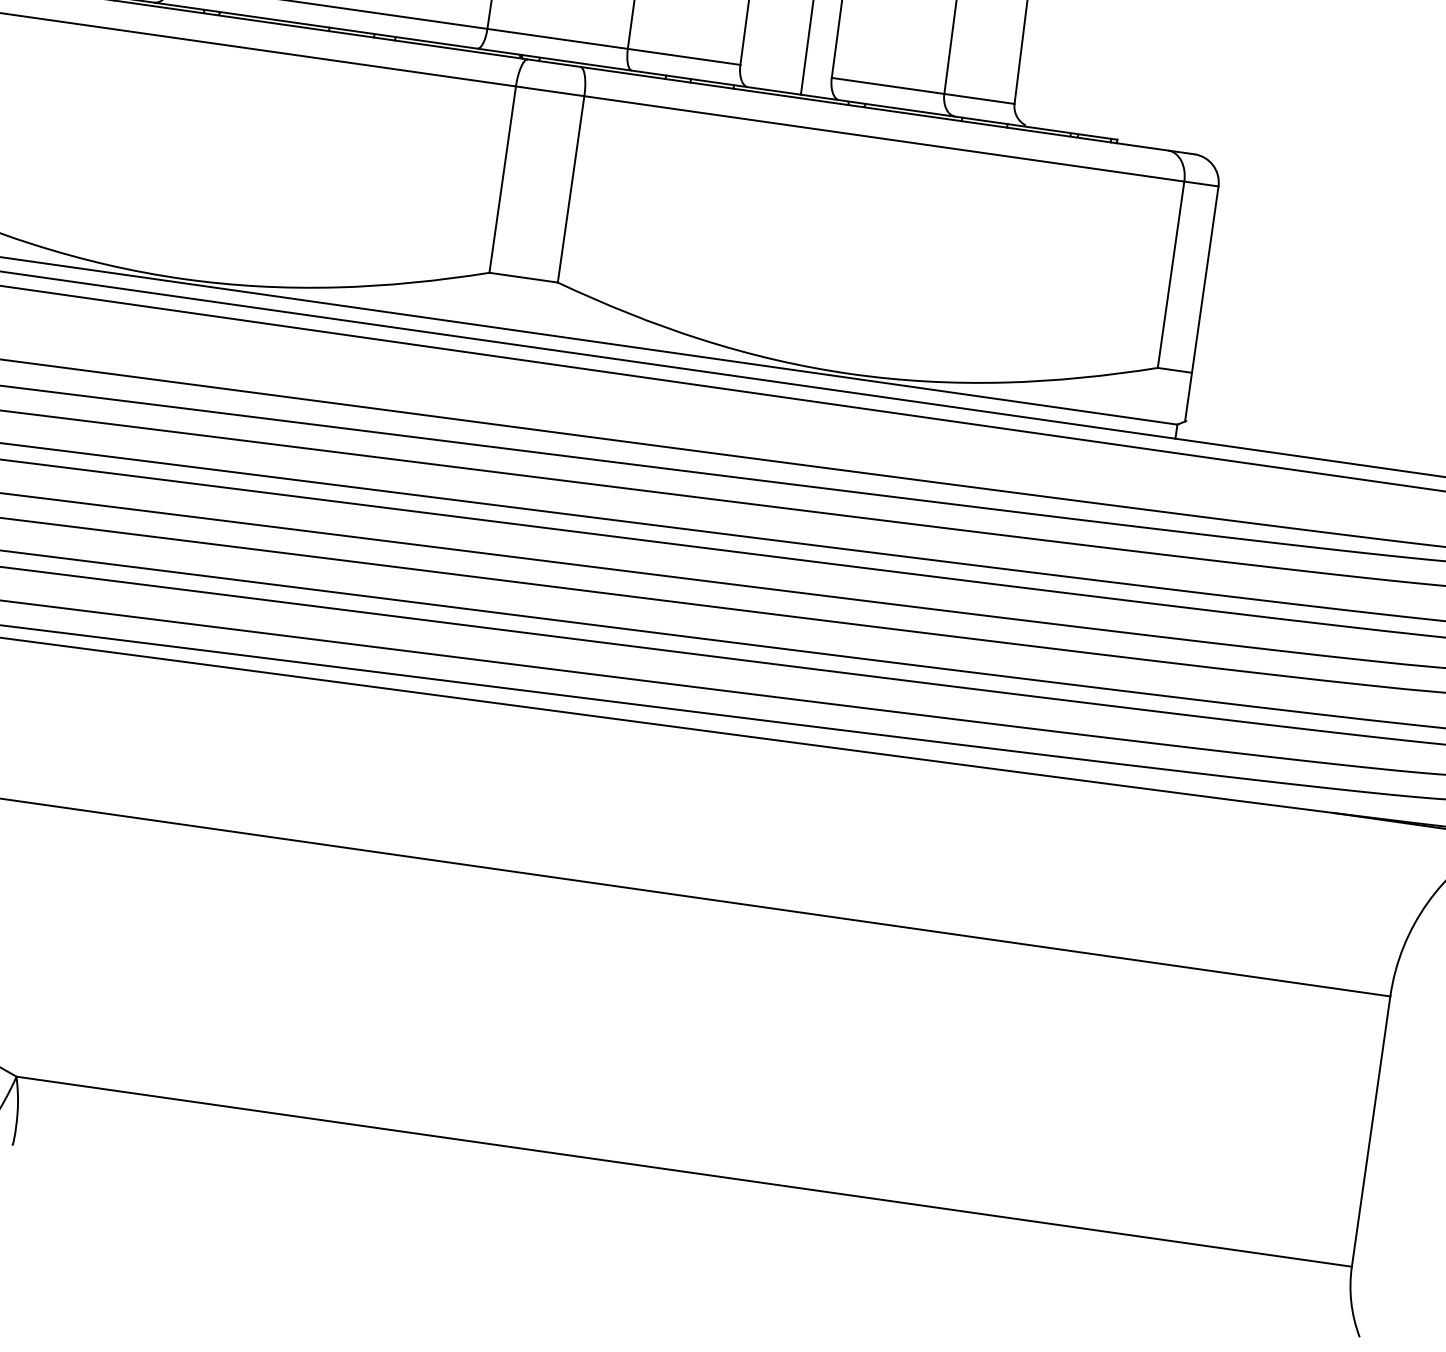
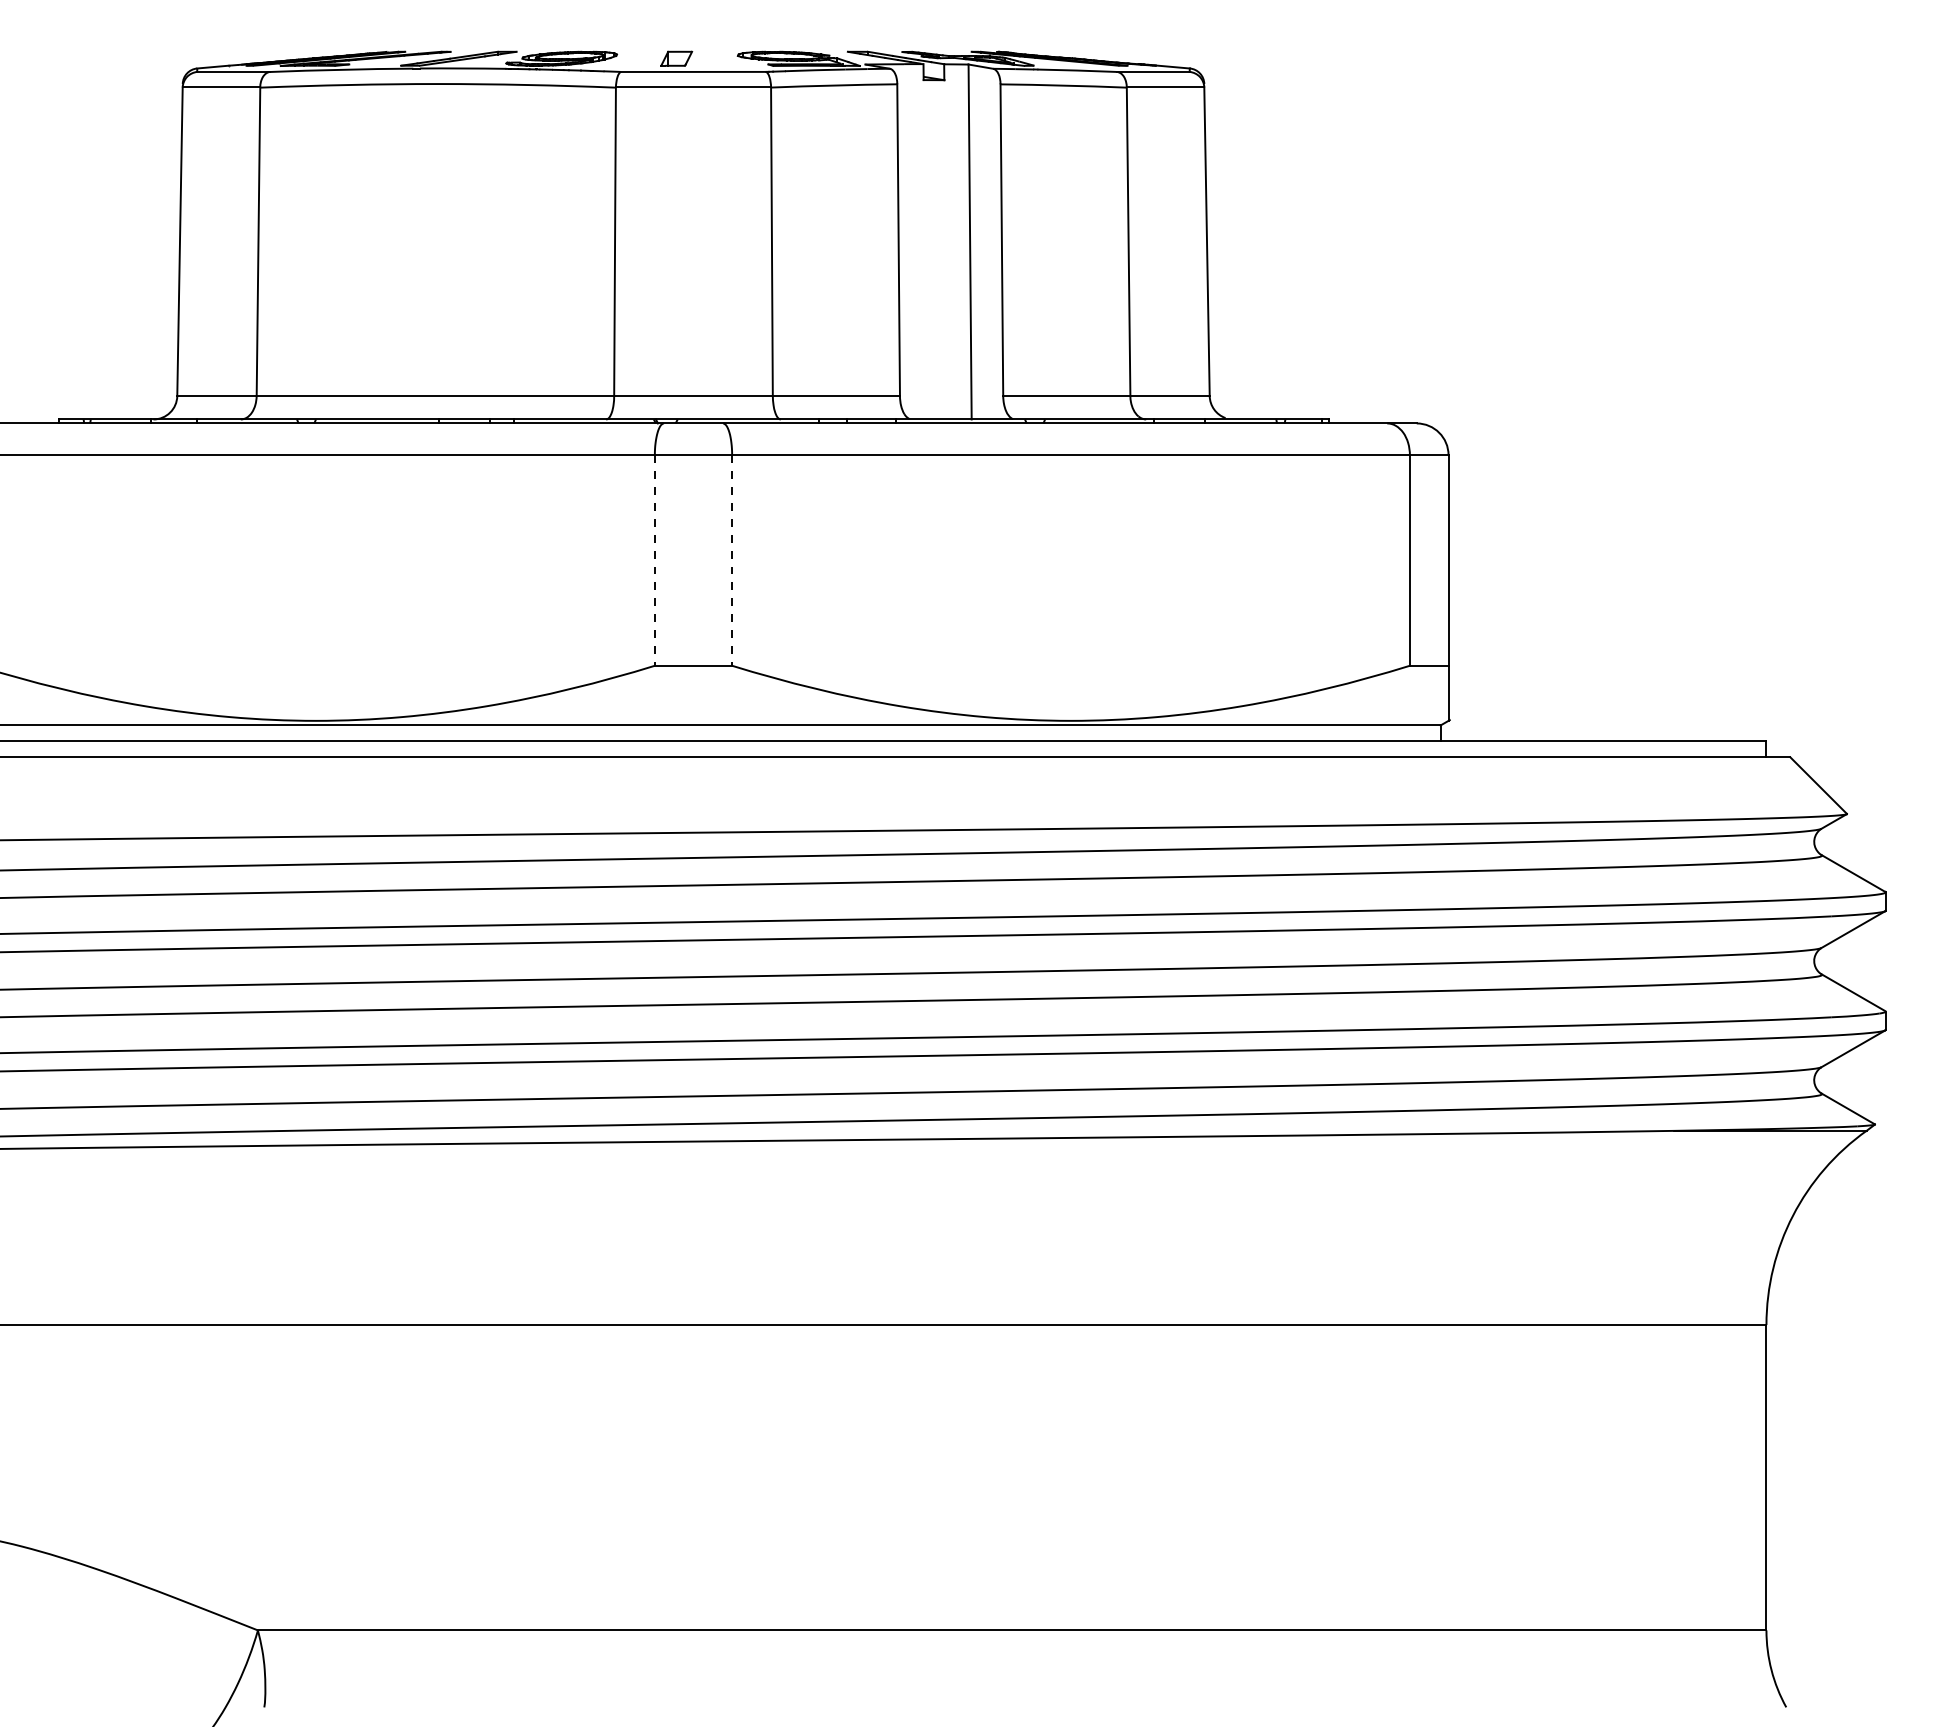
line: (502, 180) -> (654, 561), solid -> dashed
line: (571, 190) -> (732, 561), solid -> dashed

